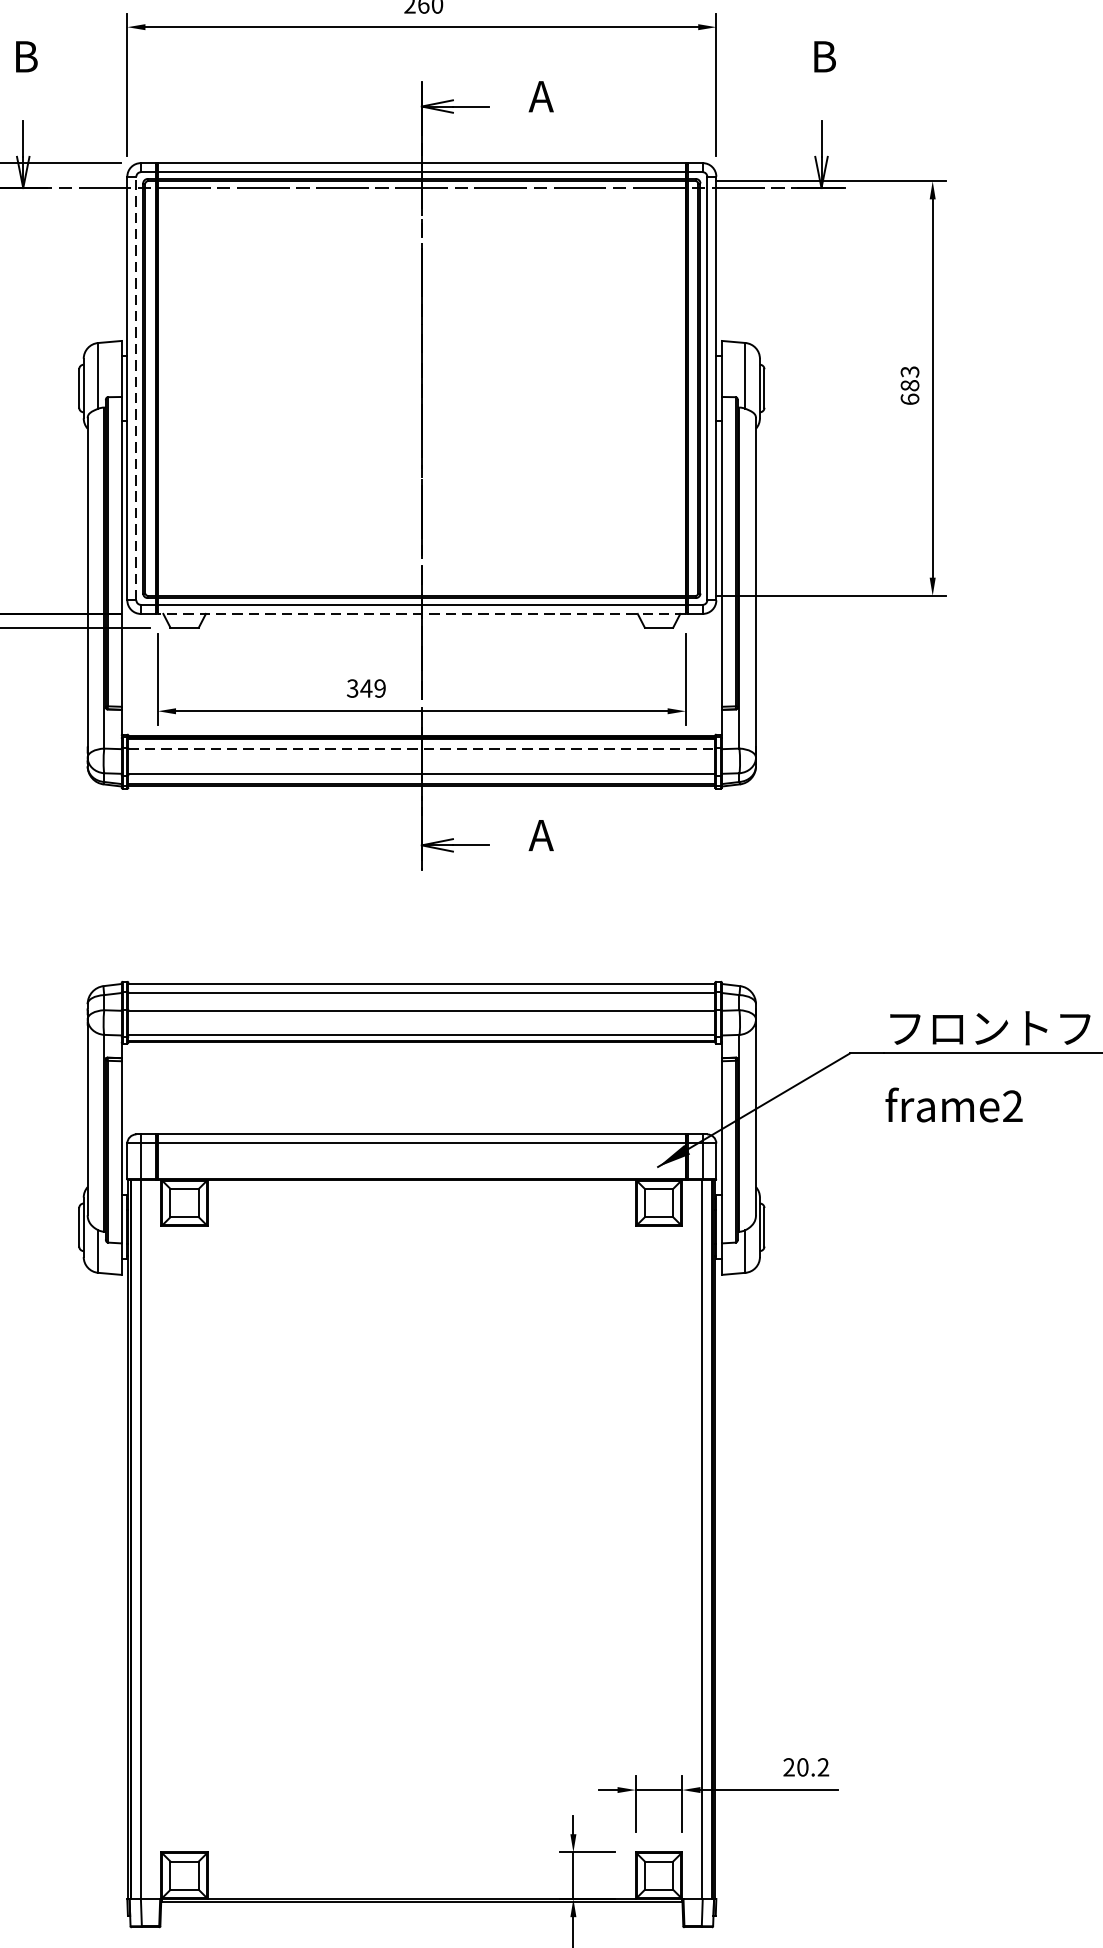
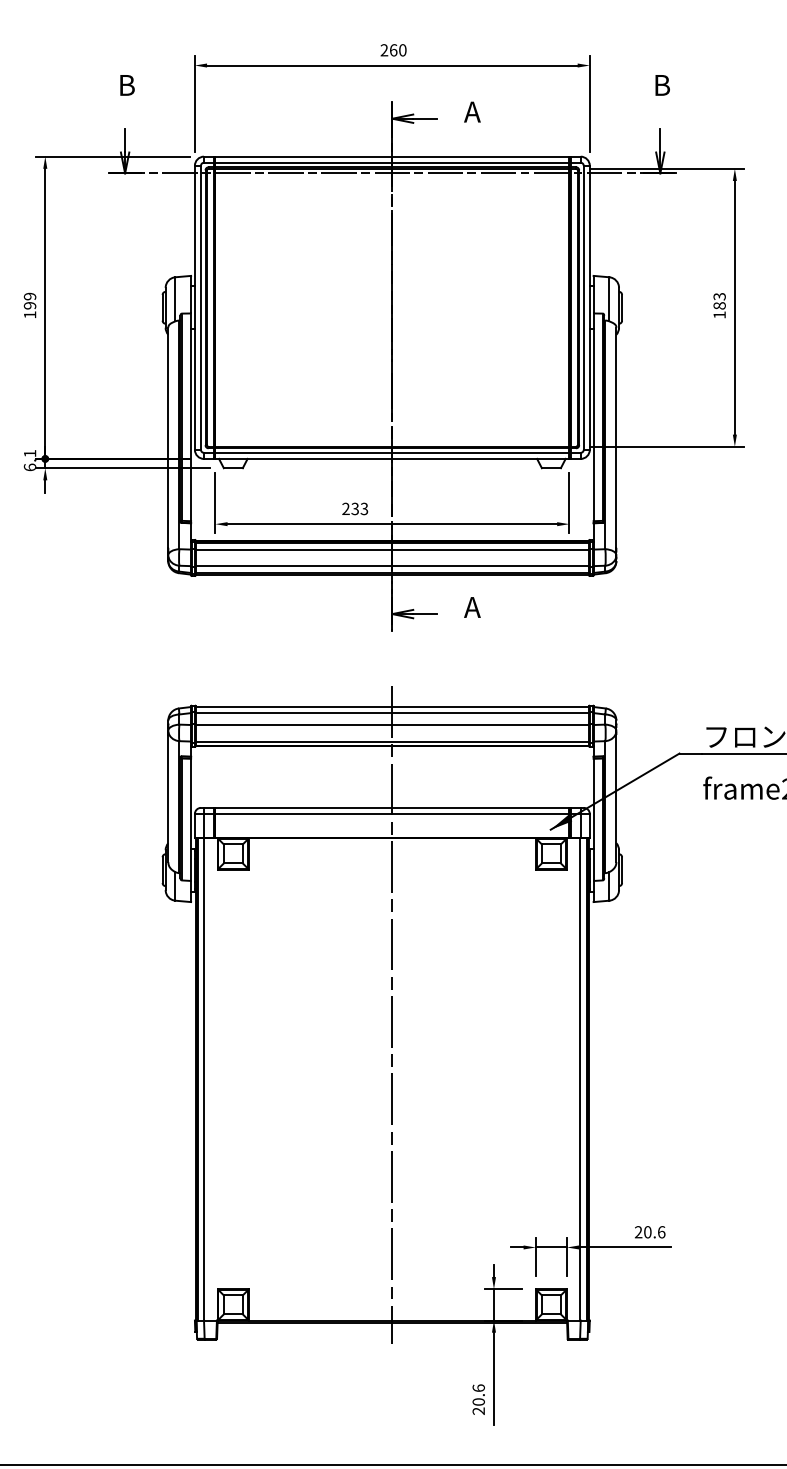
line: (135, 388) -> (200, 307), dashed -> solid
text: (909, 398) -> (719, 314), 683 -> 183
line: (422, 613) -> (392, 458), dashed -> solid
text: (366, 687) -> (355, 508), 349 -> 233
line: (422, 749) -> (392, 549), dashed -> solid
line: (422, 1442) -> (392, 1014), added
text: (823, 1767) -> (661, 1232), 20.2 -> 20.6

